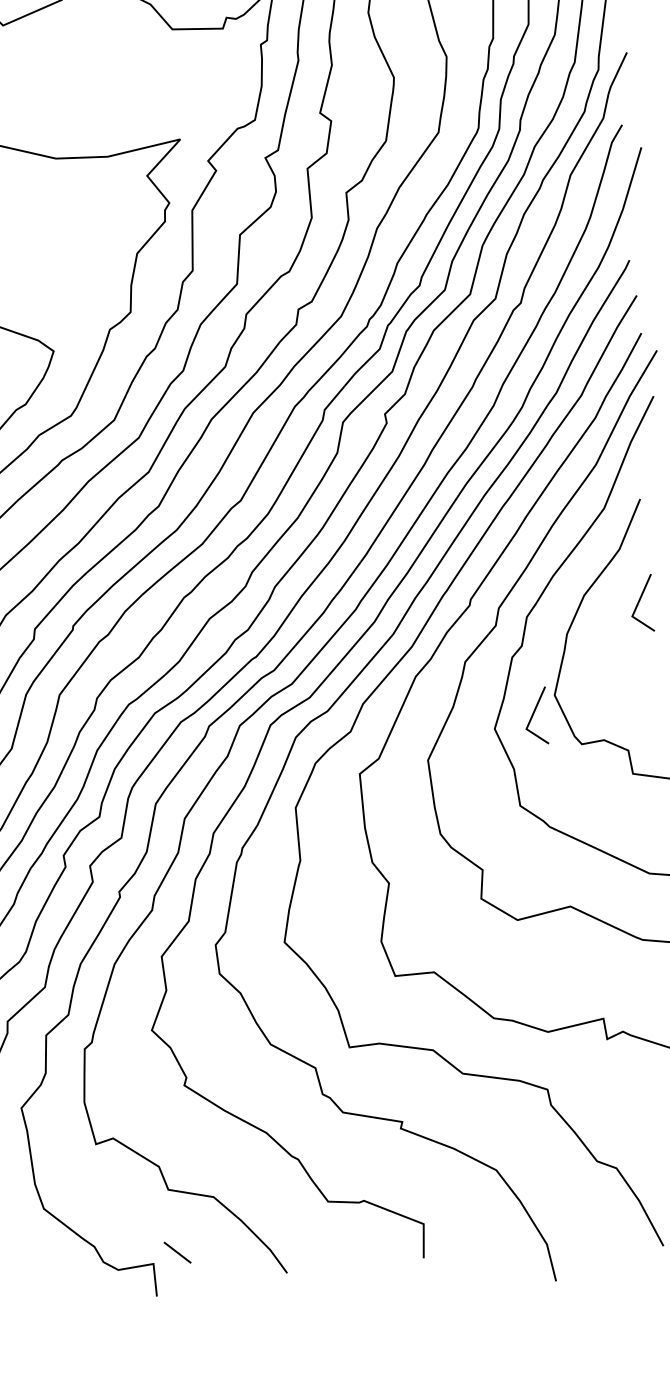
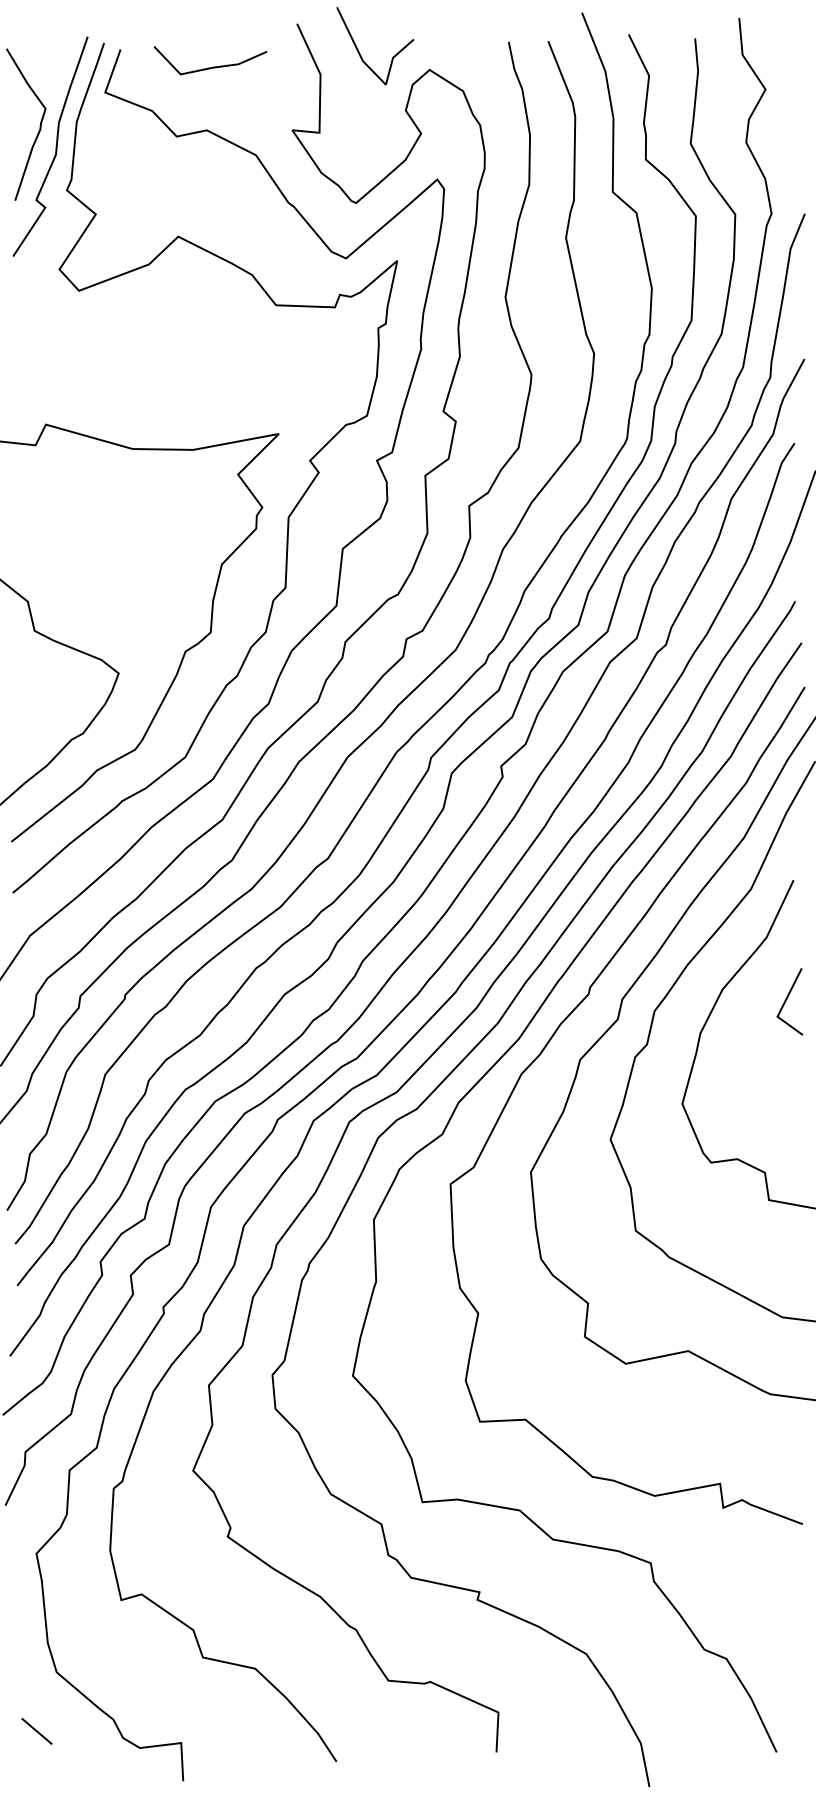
line: (534, 713) -> (657, 1124), removed
line: (177, 1252) -> (36, 1731), moved

